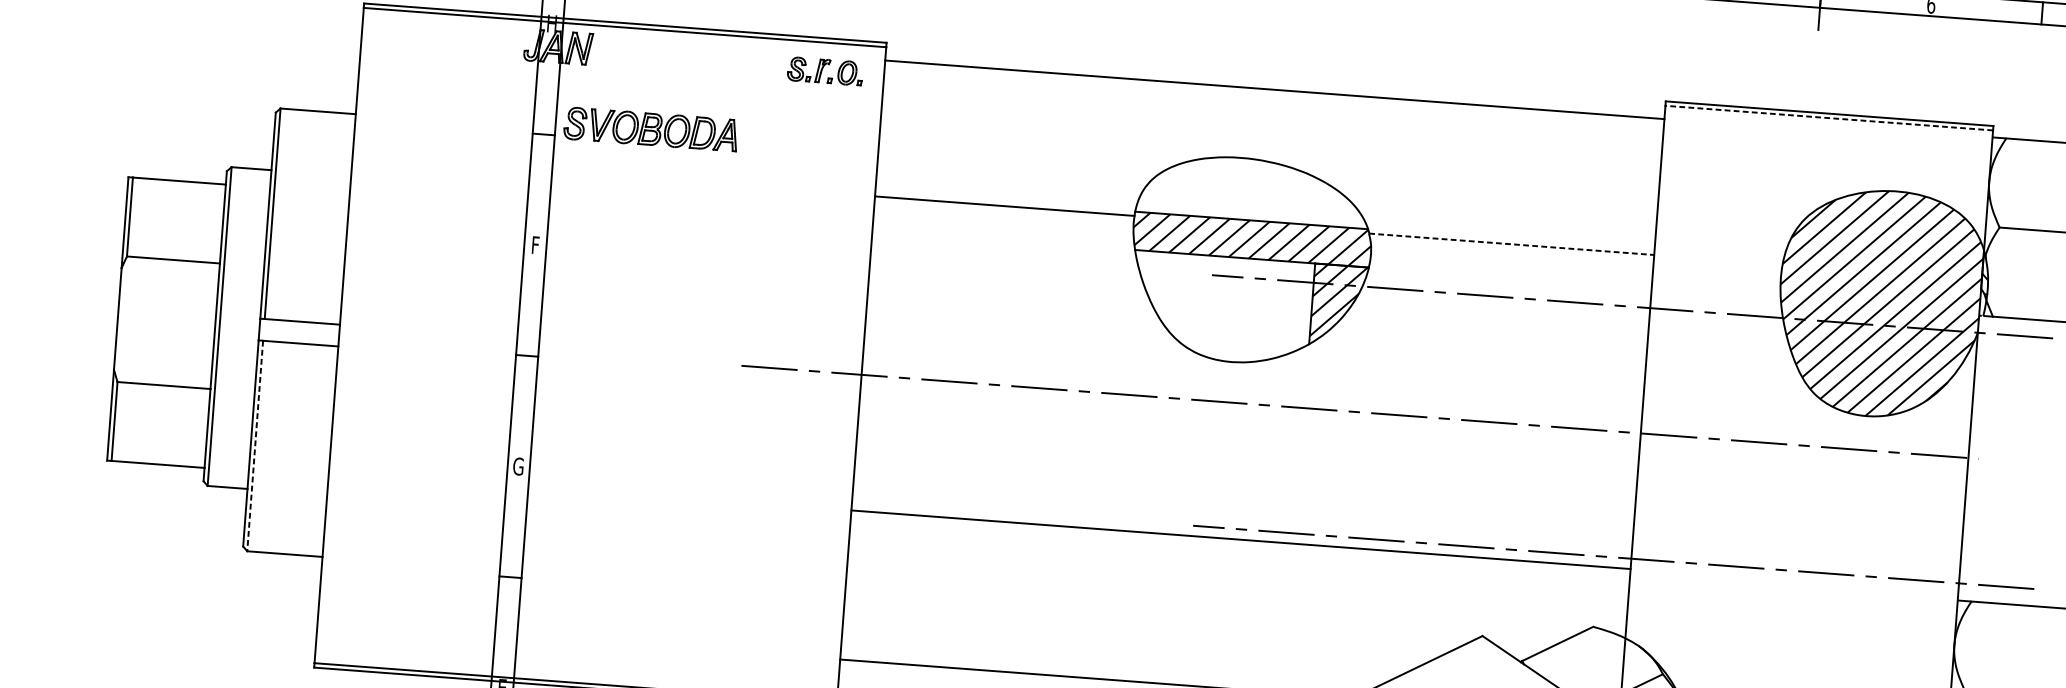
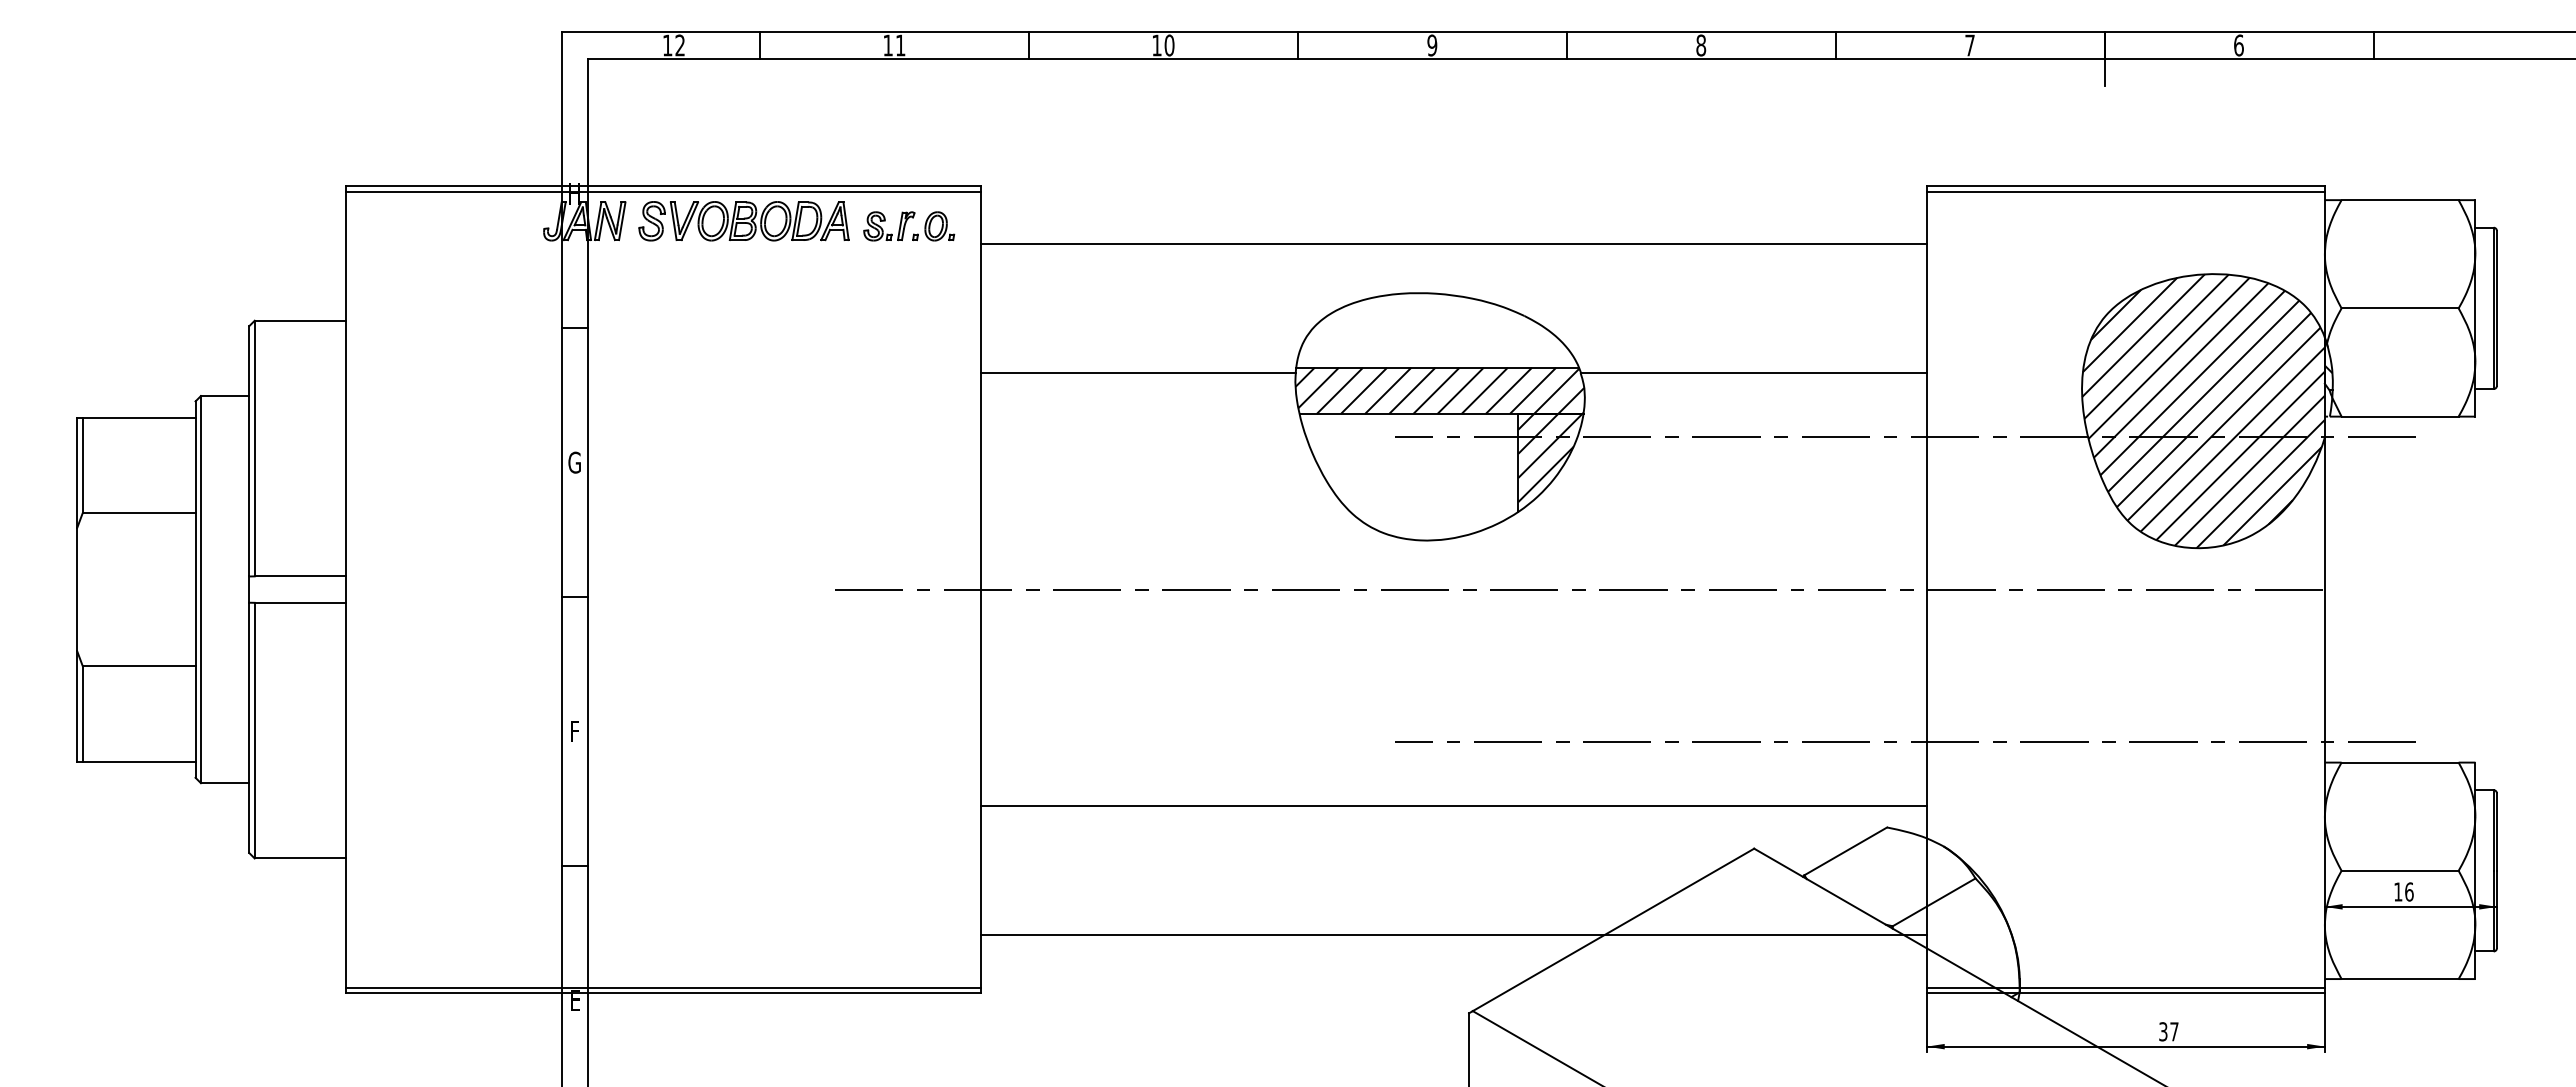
line: (1274, 89) -> (1453, 243), moved
line: (1828, 117) -> (2125, 191), dashed -> solid
part: (650, 129) -> (743, 221), moved
line: (1512, 243) -> (1754, 372), dashed -> solid
text: (535, 245) -> (574, 462), F -> G
line: (255, 445) -> (254, 730), dashed -> solid
text: (518, 466) -> (574, 731), G -> F
line: (1240, 539) -> (1453, 806), moved

